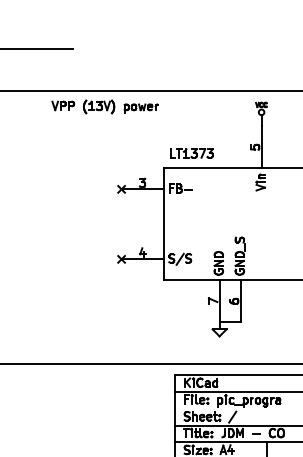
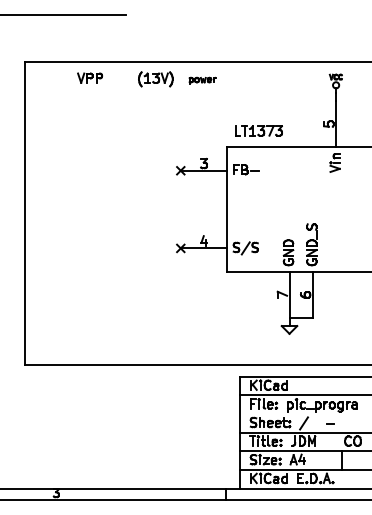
part: (62, 105) -> (89, 77), moved
part: (141, 108) -> (202, 80), size x0.7
line: (256, 433) -> (330, 423), moved

